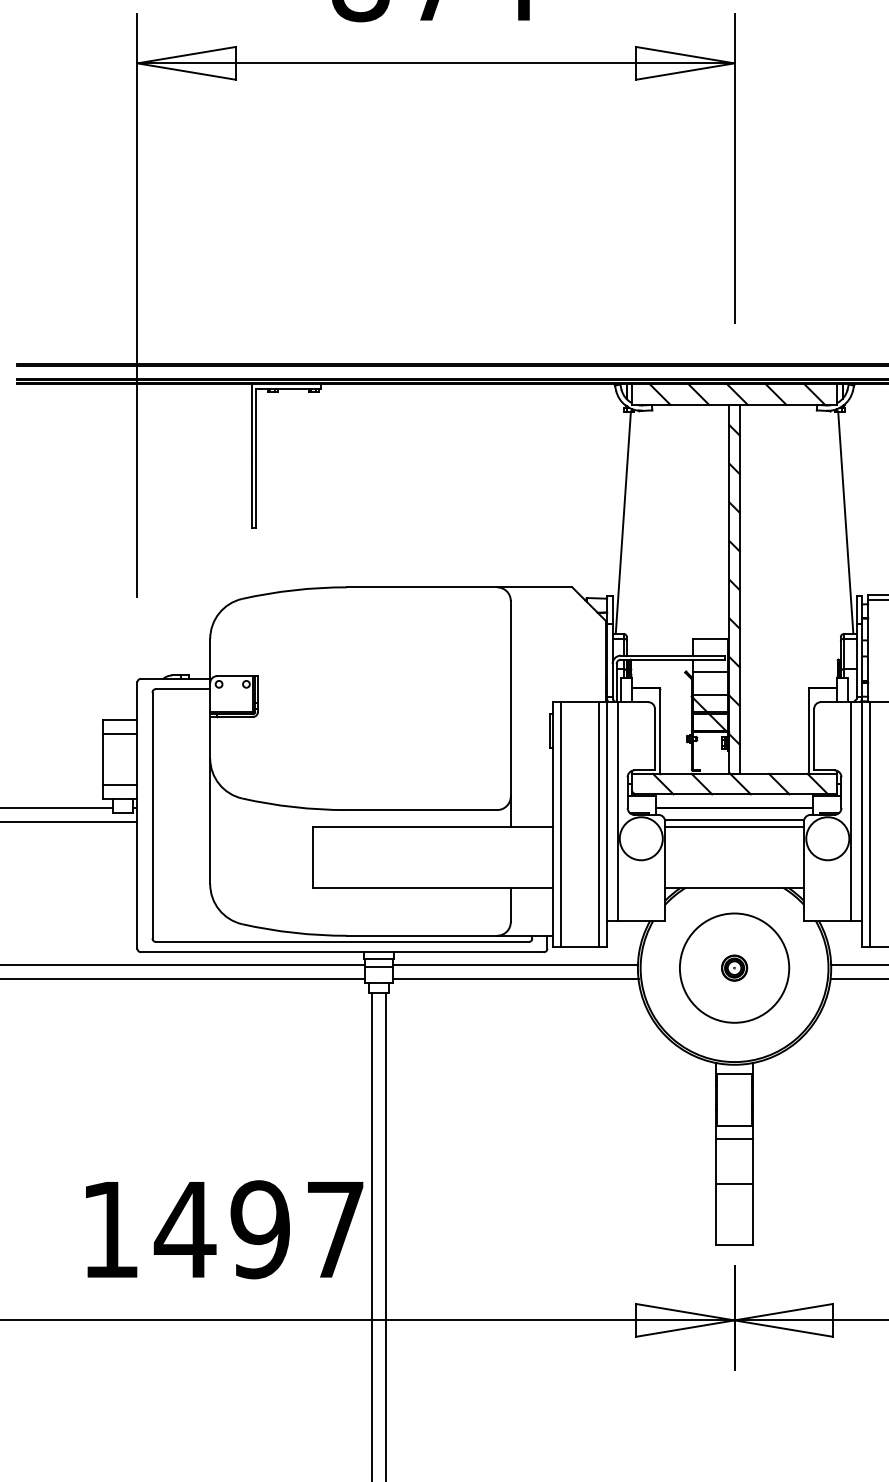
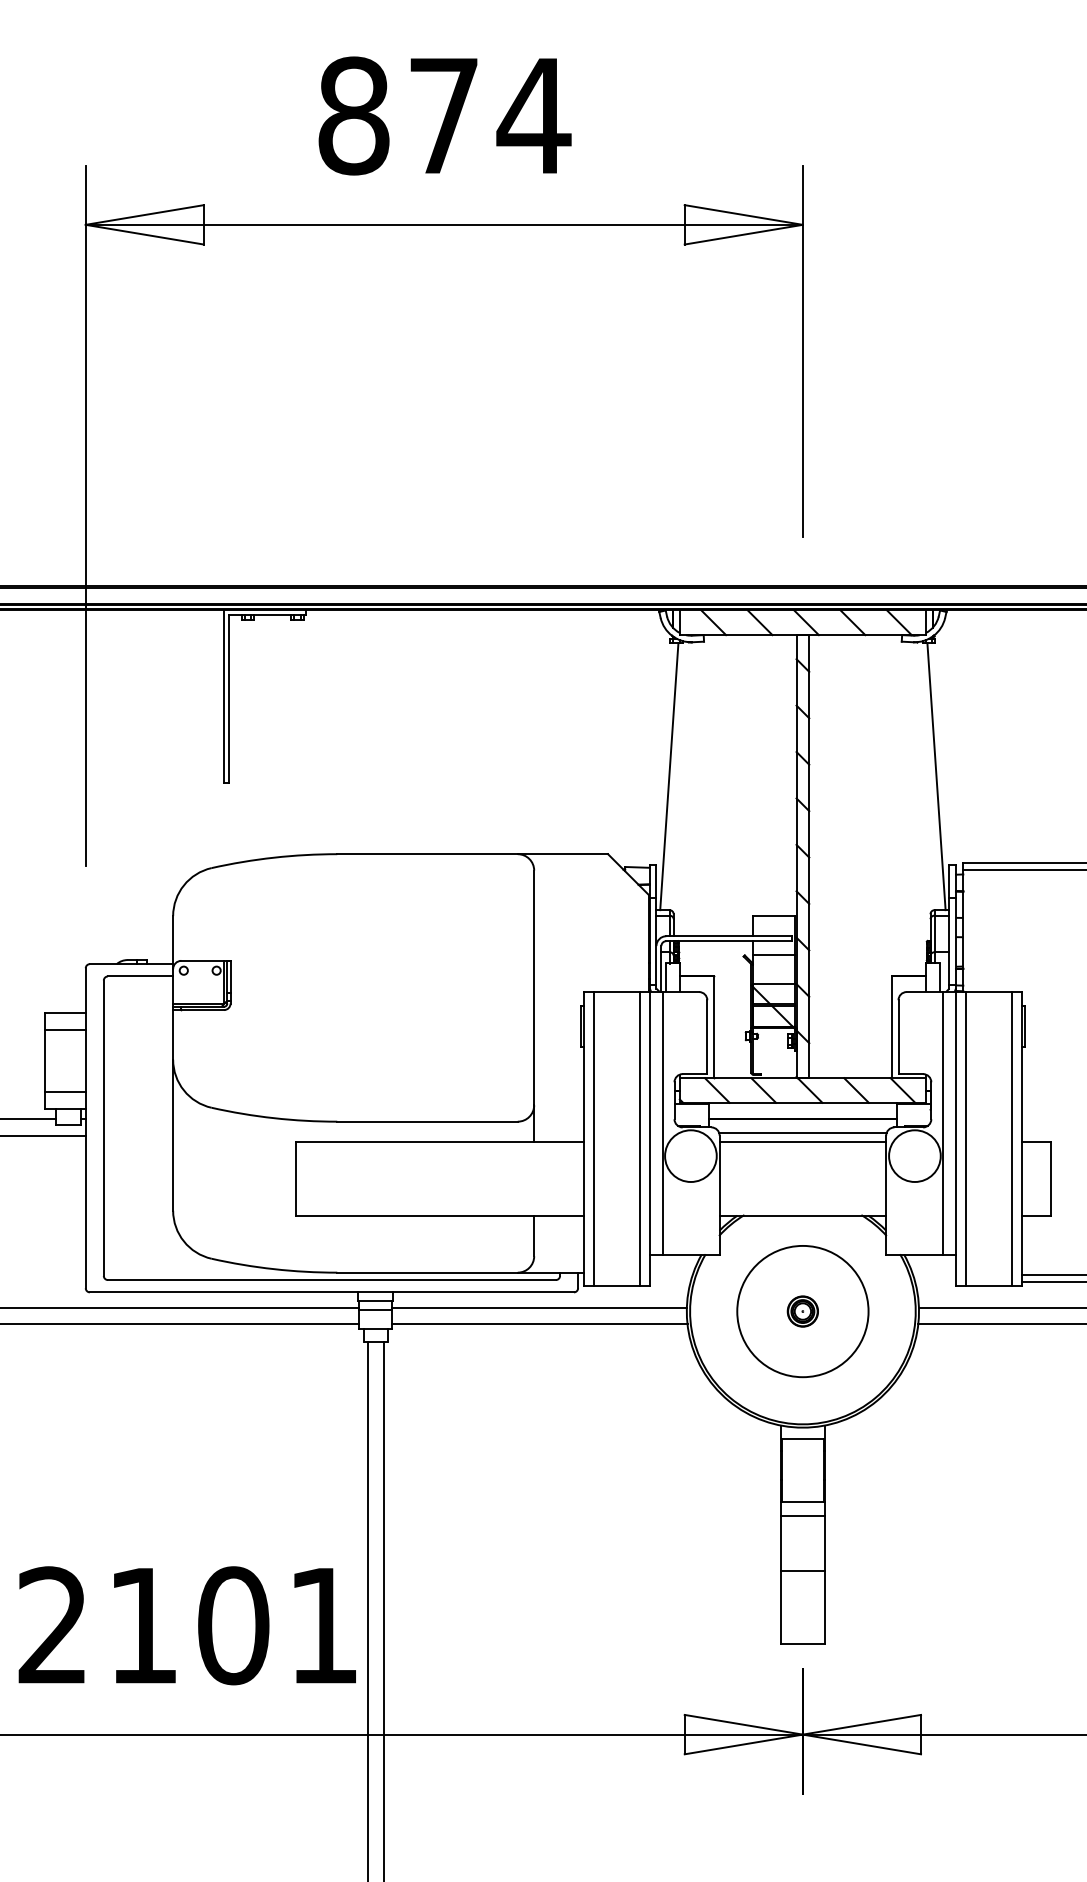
text: (222, 1229) -> (187, 1625), 1497 -> 2101

